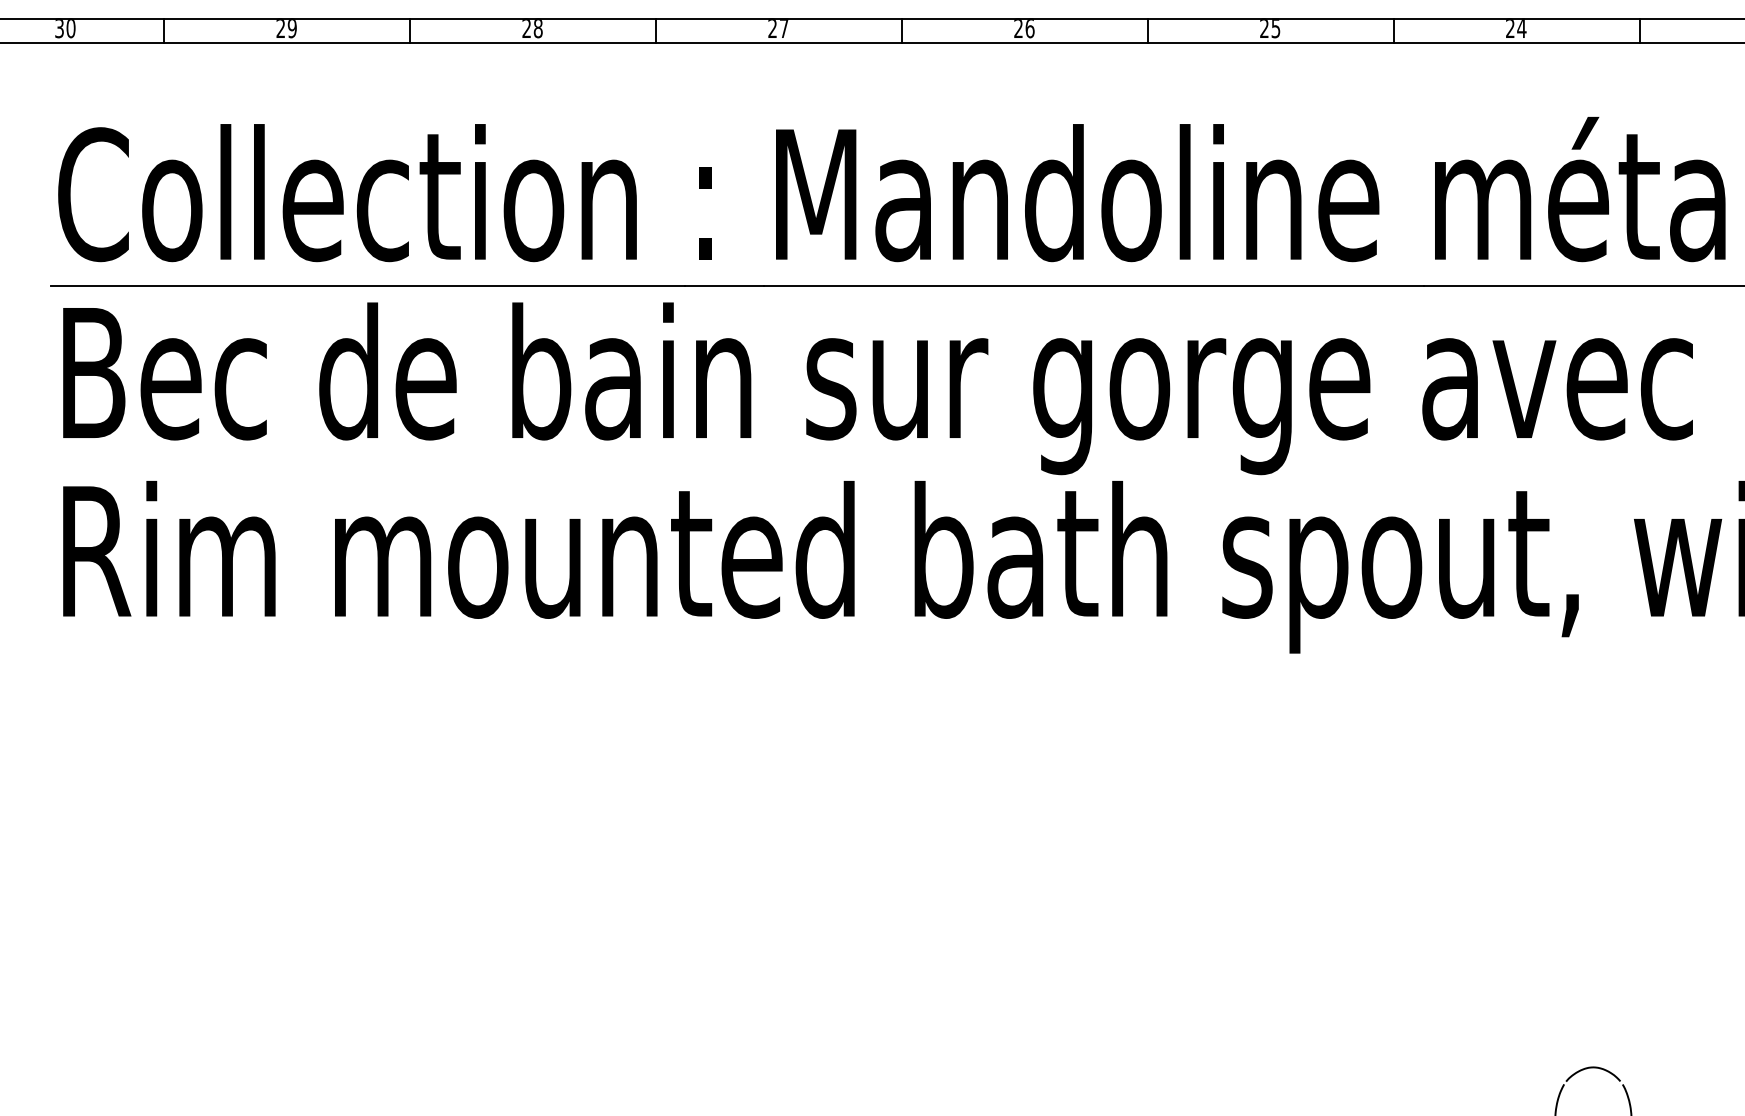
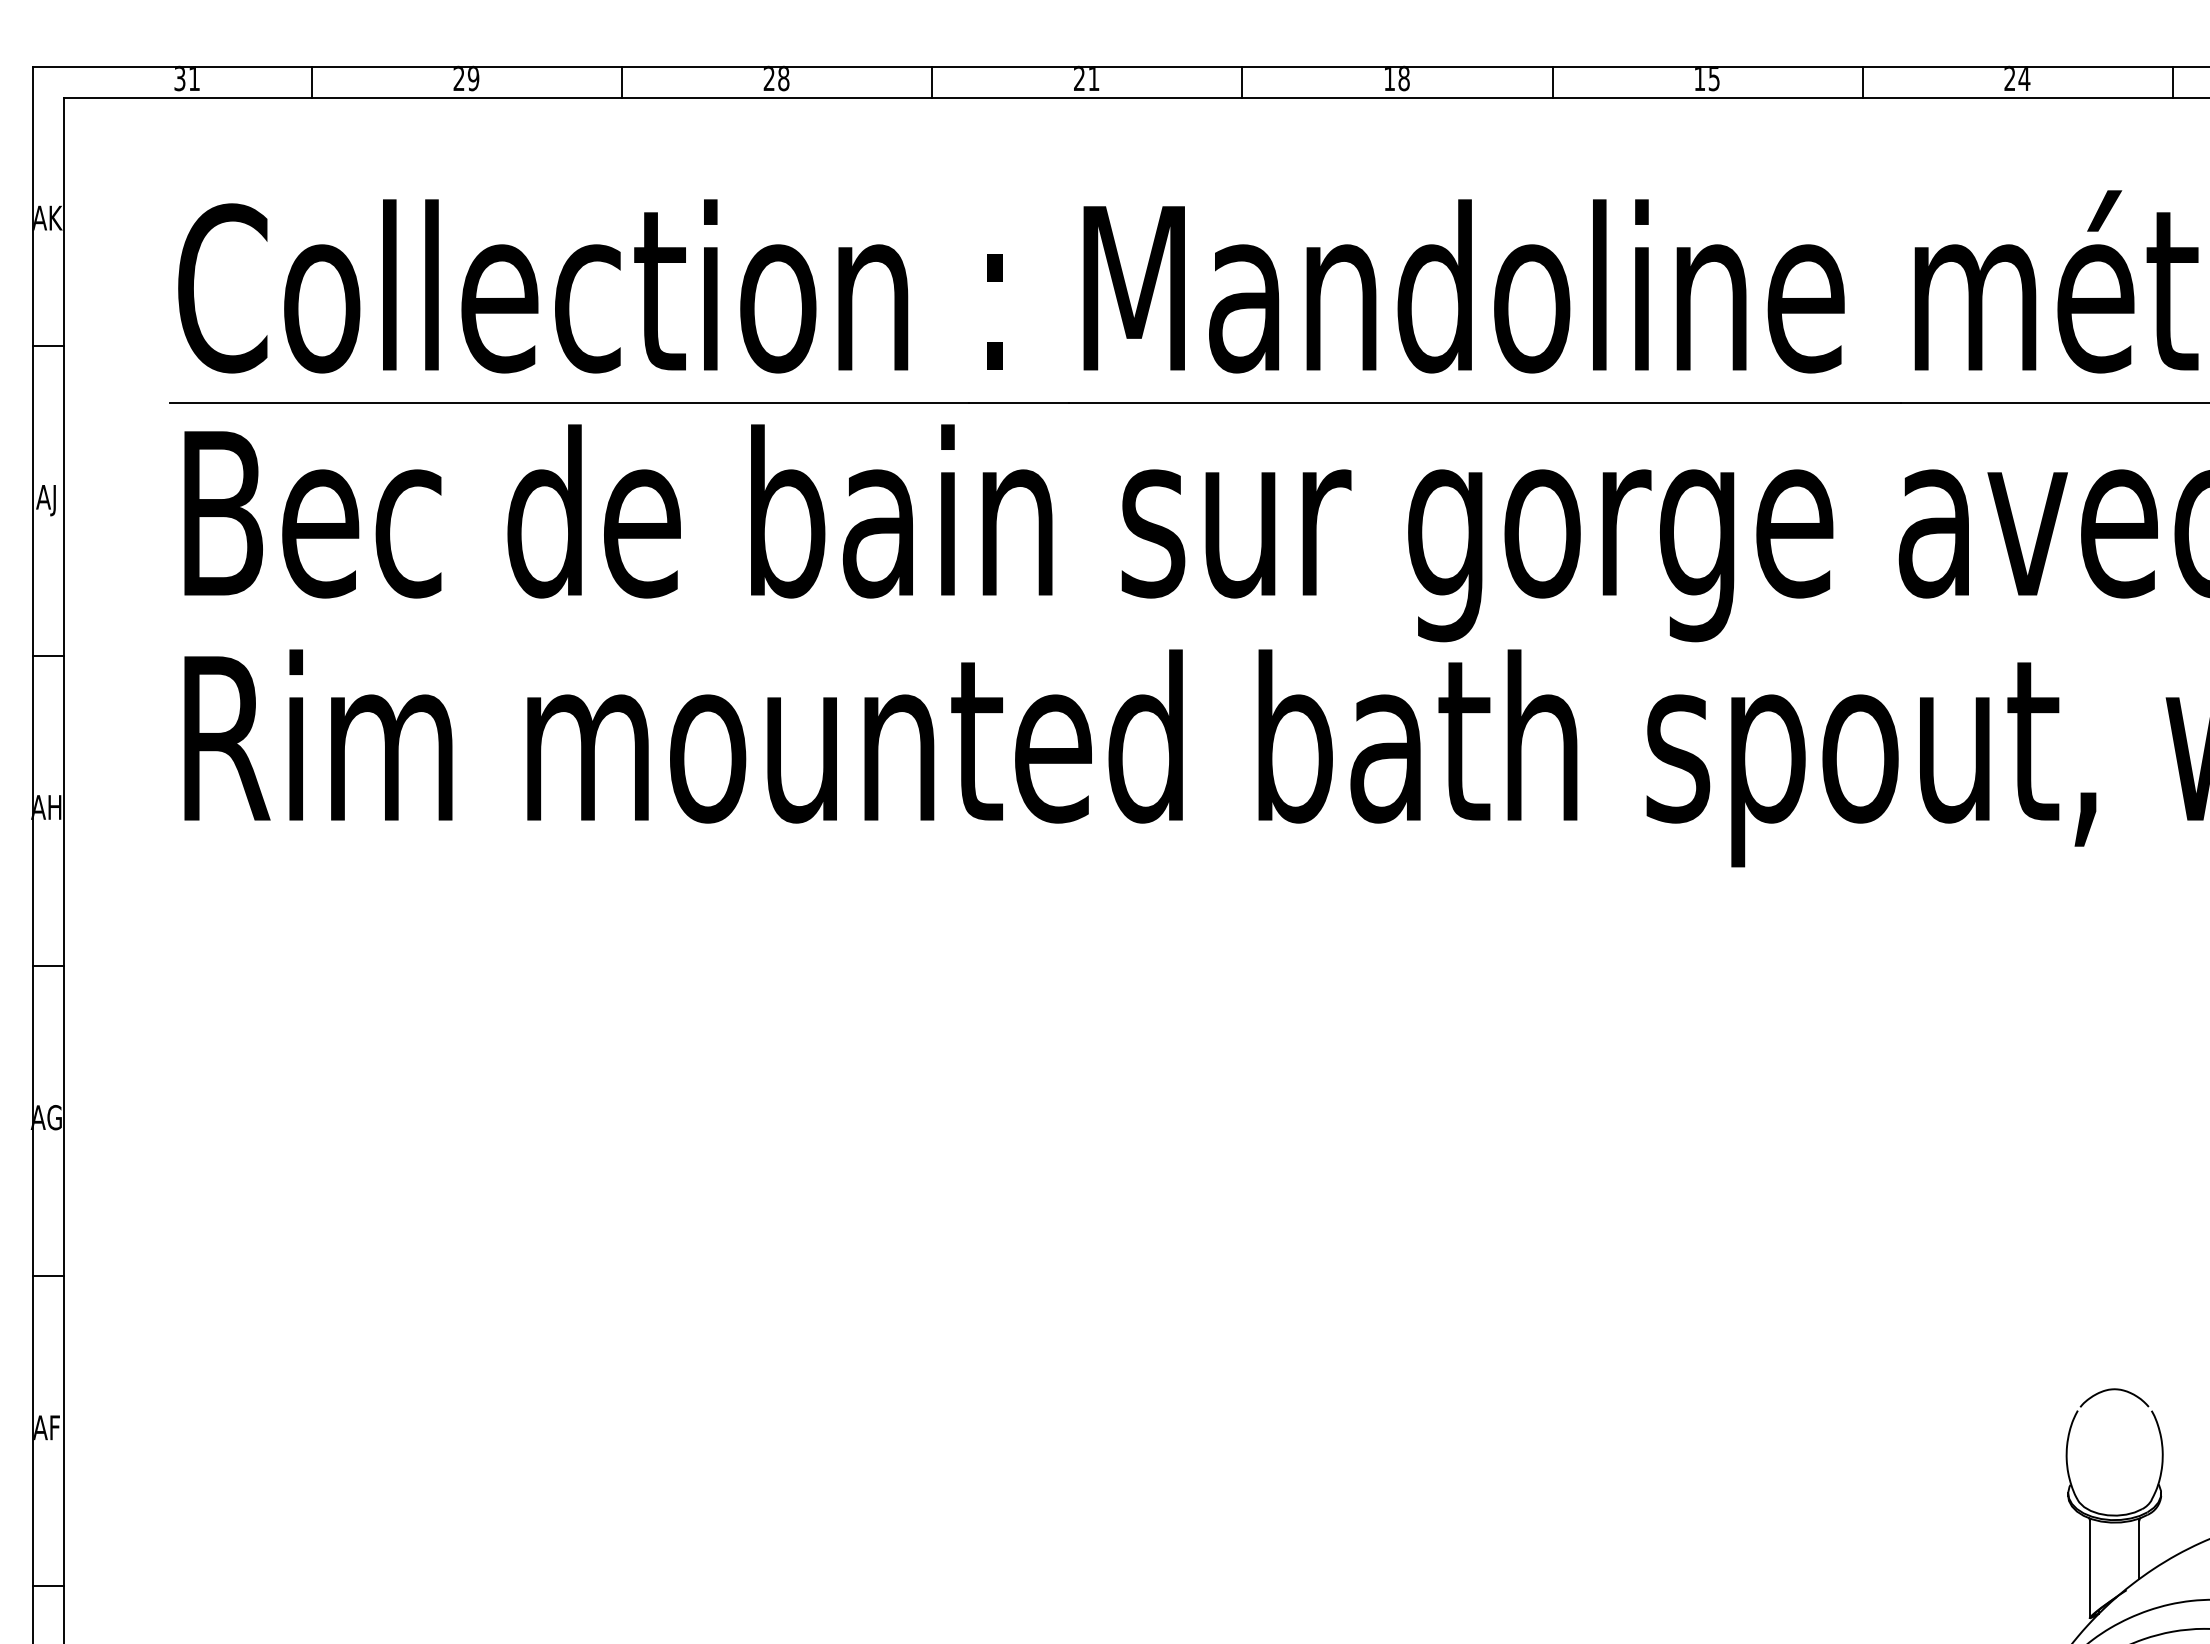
text: (1024, 27) -> (1396, 77), 26 -> 18
text: (1264, 27) -> (1699, 77), 25 -> 15
text: (71, 28) -> (194, 78), 30 -> 31
text: (783, 29) -> (1093, 79), 27 -> 21

